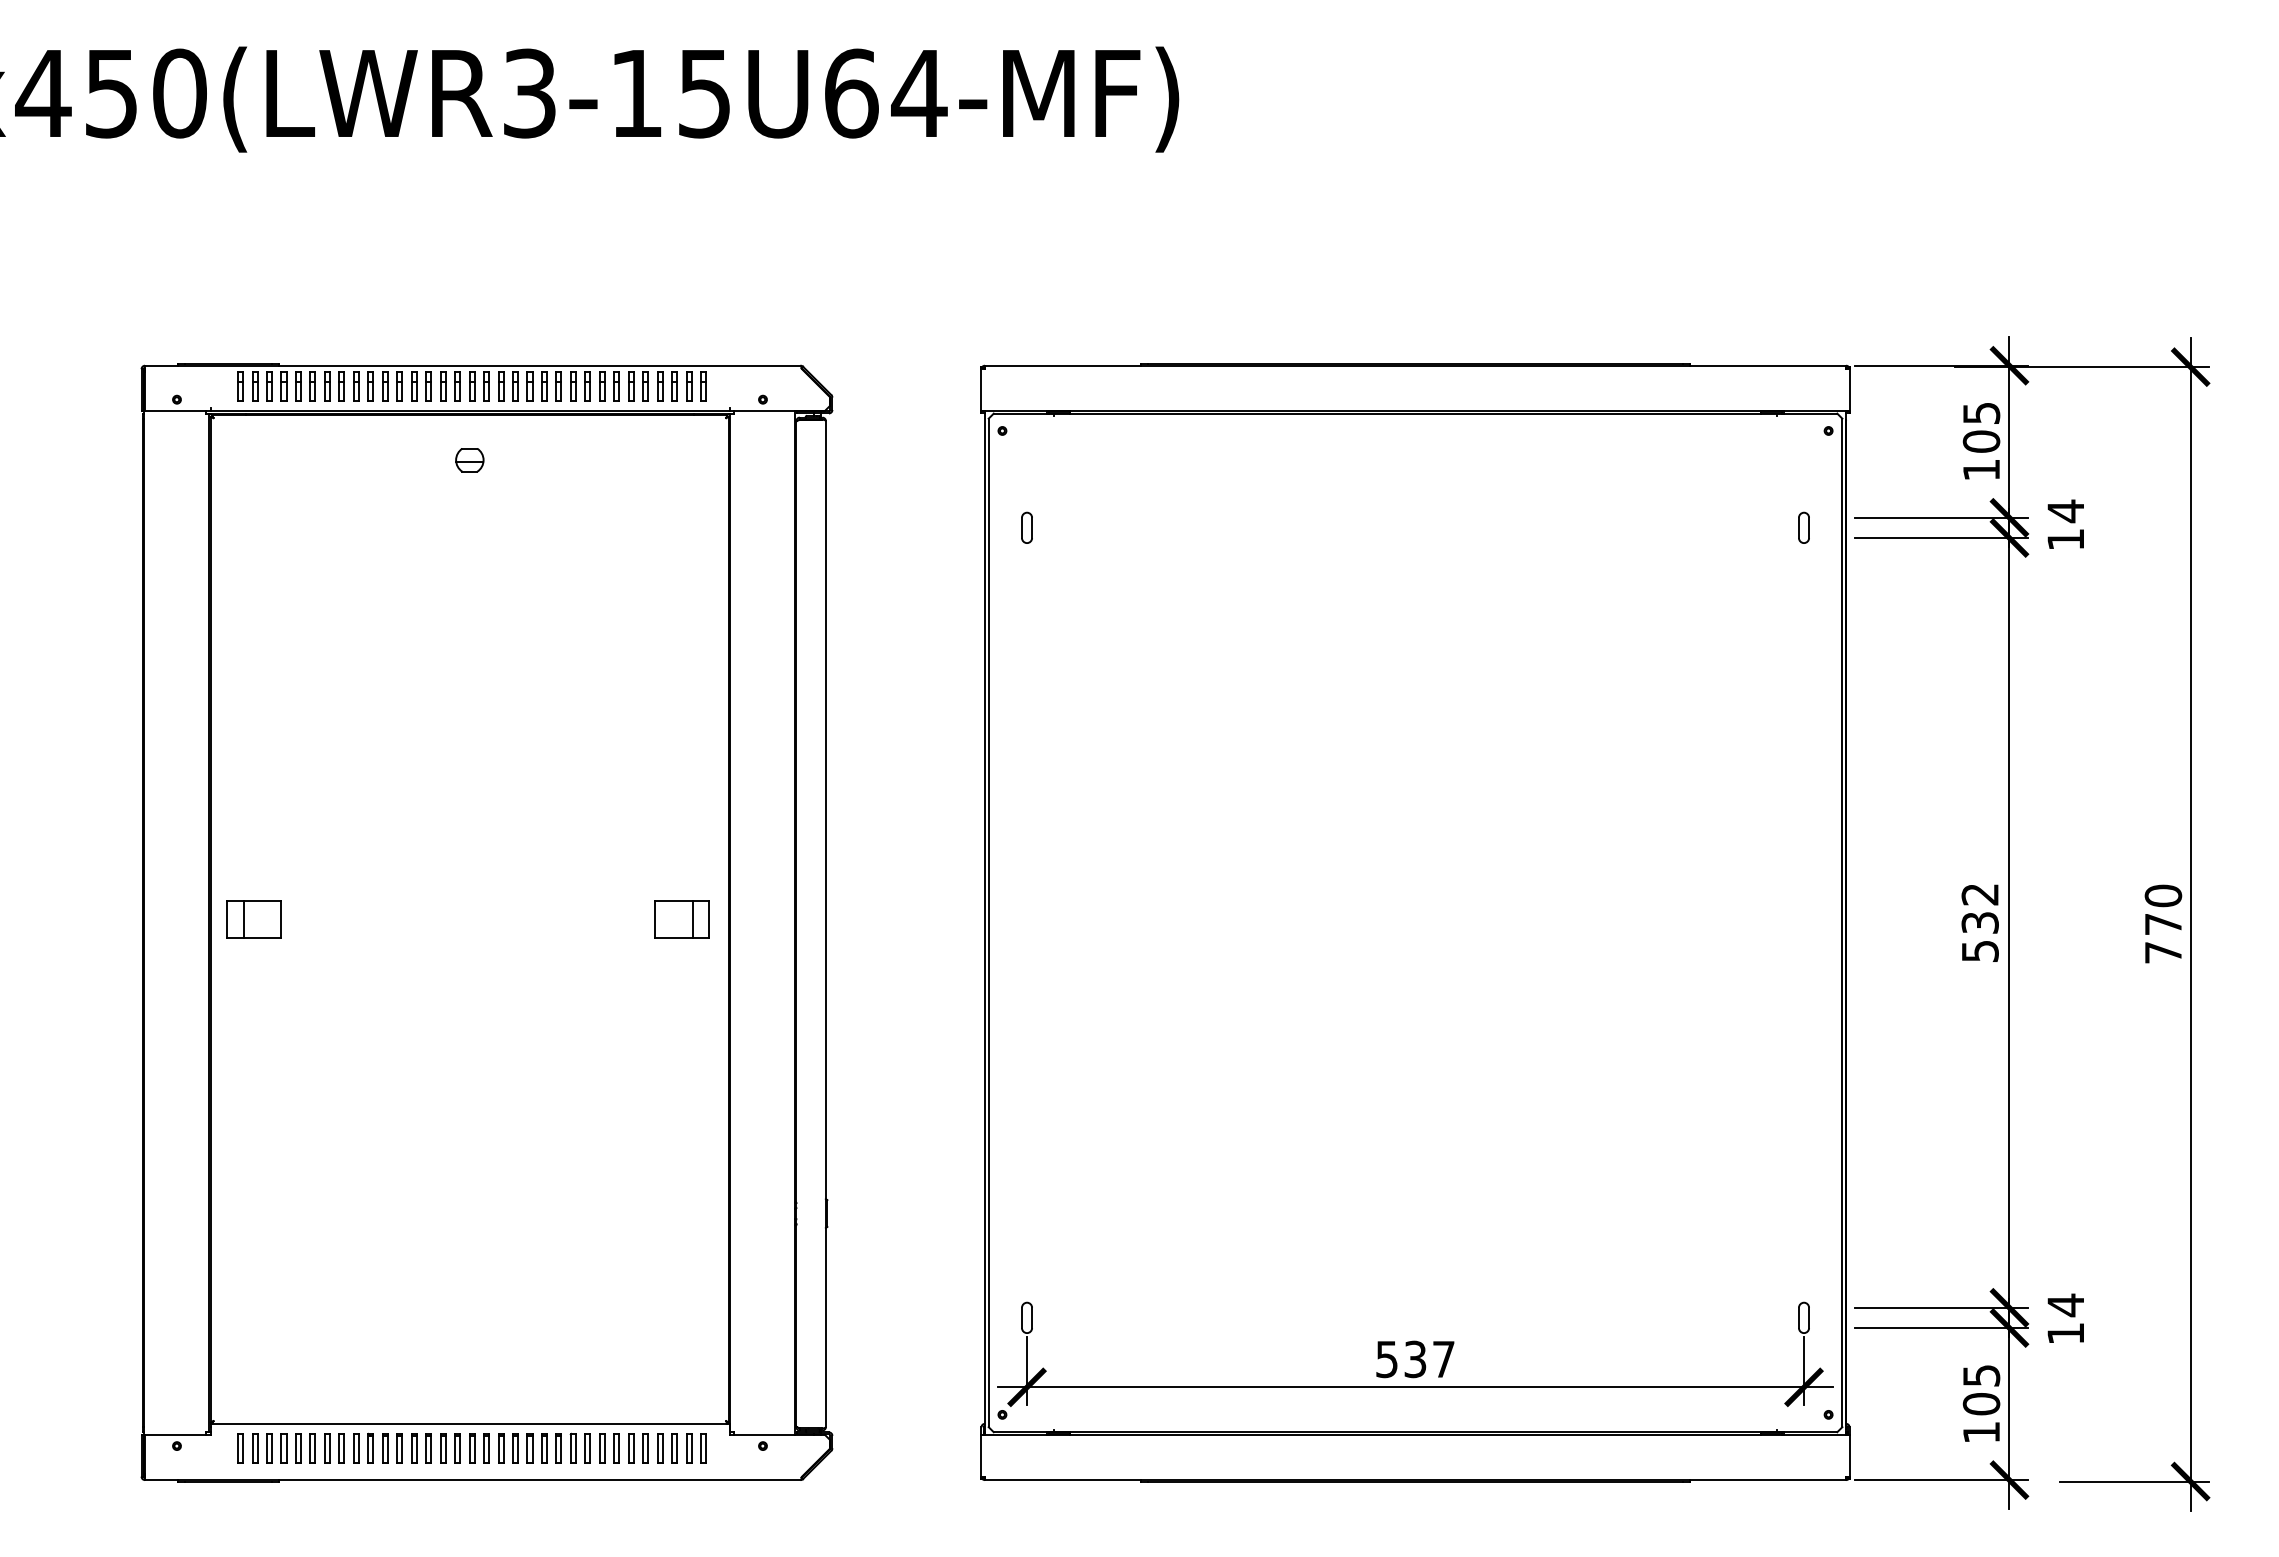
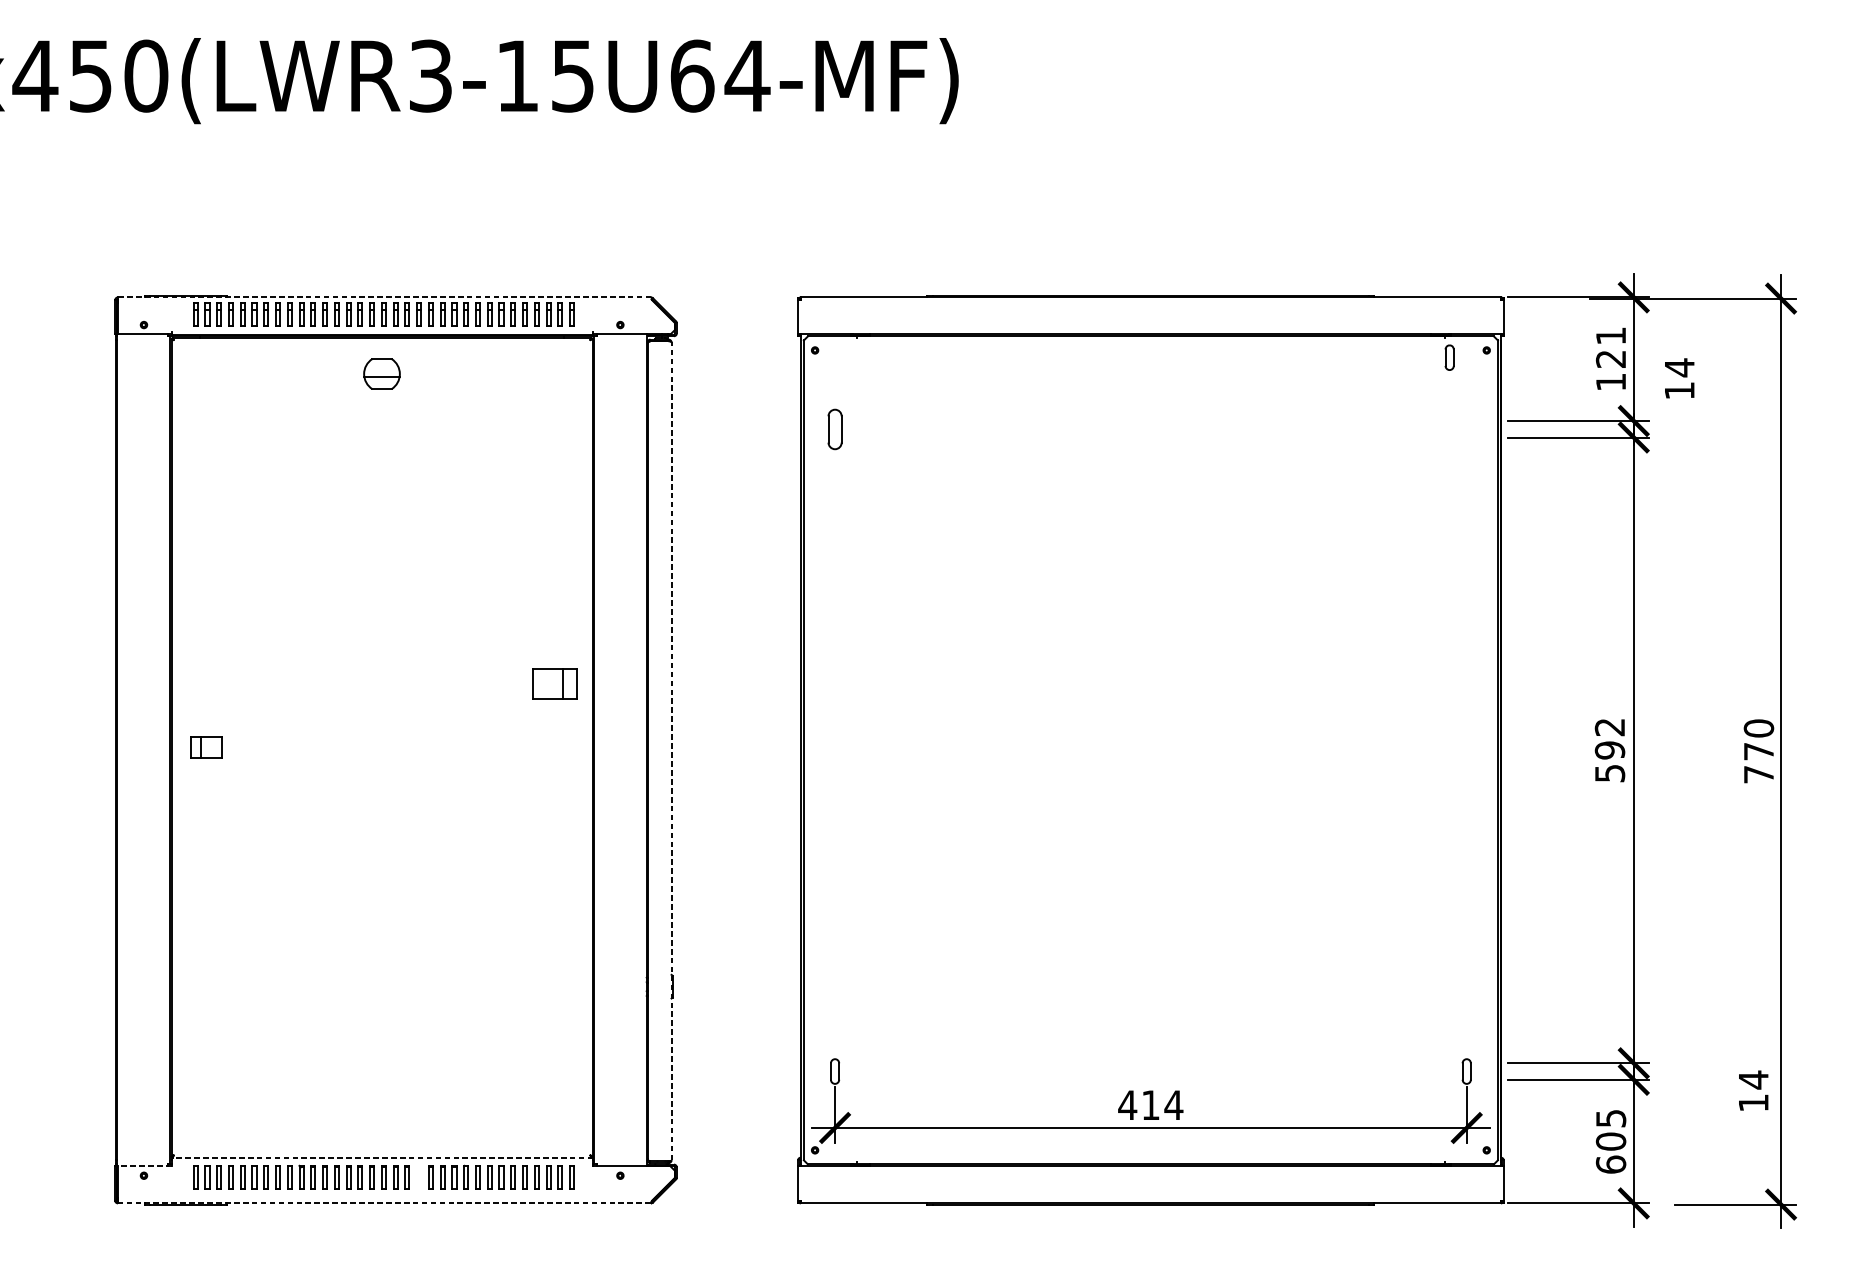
line: (472, 365) -> (384, 297), solid -> dashed
text: (1981, 427) -> (1611, 347), 105 -> 121
part: (469, 460) -> (381, 374), size x1.6
text: (2065, 523) -> (1679, 377), moved
part: (1026, 527) -> (834, 428), size x1.6
part: (1803, 527) -> (1449, 357), moved
part: (253, 919) -> (206, 747), size x0.7
part: (681, 919) -> (554, 684), moved
text: (1979, 922) -> (1609, 750), 532 -> 592
line: (825, 924) -> (671, 751), solid -> dashed
text: (2065, 1317) -> (1753, 1089), moved
text: (1415, 1359) -> (1150, 1105), 537 -> 414
line: (469, 1423) -> (381, 1157), solid -> dashed
text: (1981, 1432) -> (1611, 1164), 105 -> 605
line: (177, 1434) -> (144, 1166), solid -> dashed
part: (515, 1448) -> (419, 1177), removed
line: (472, 1480) -> (384, 1203), solid -> dashed

